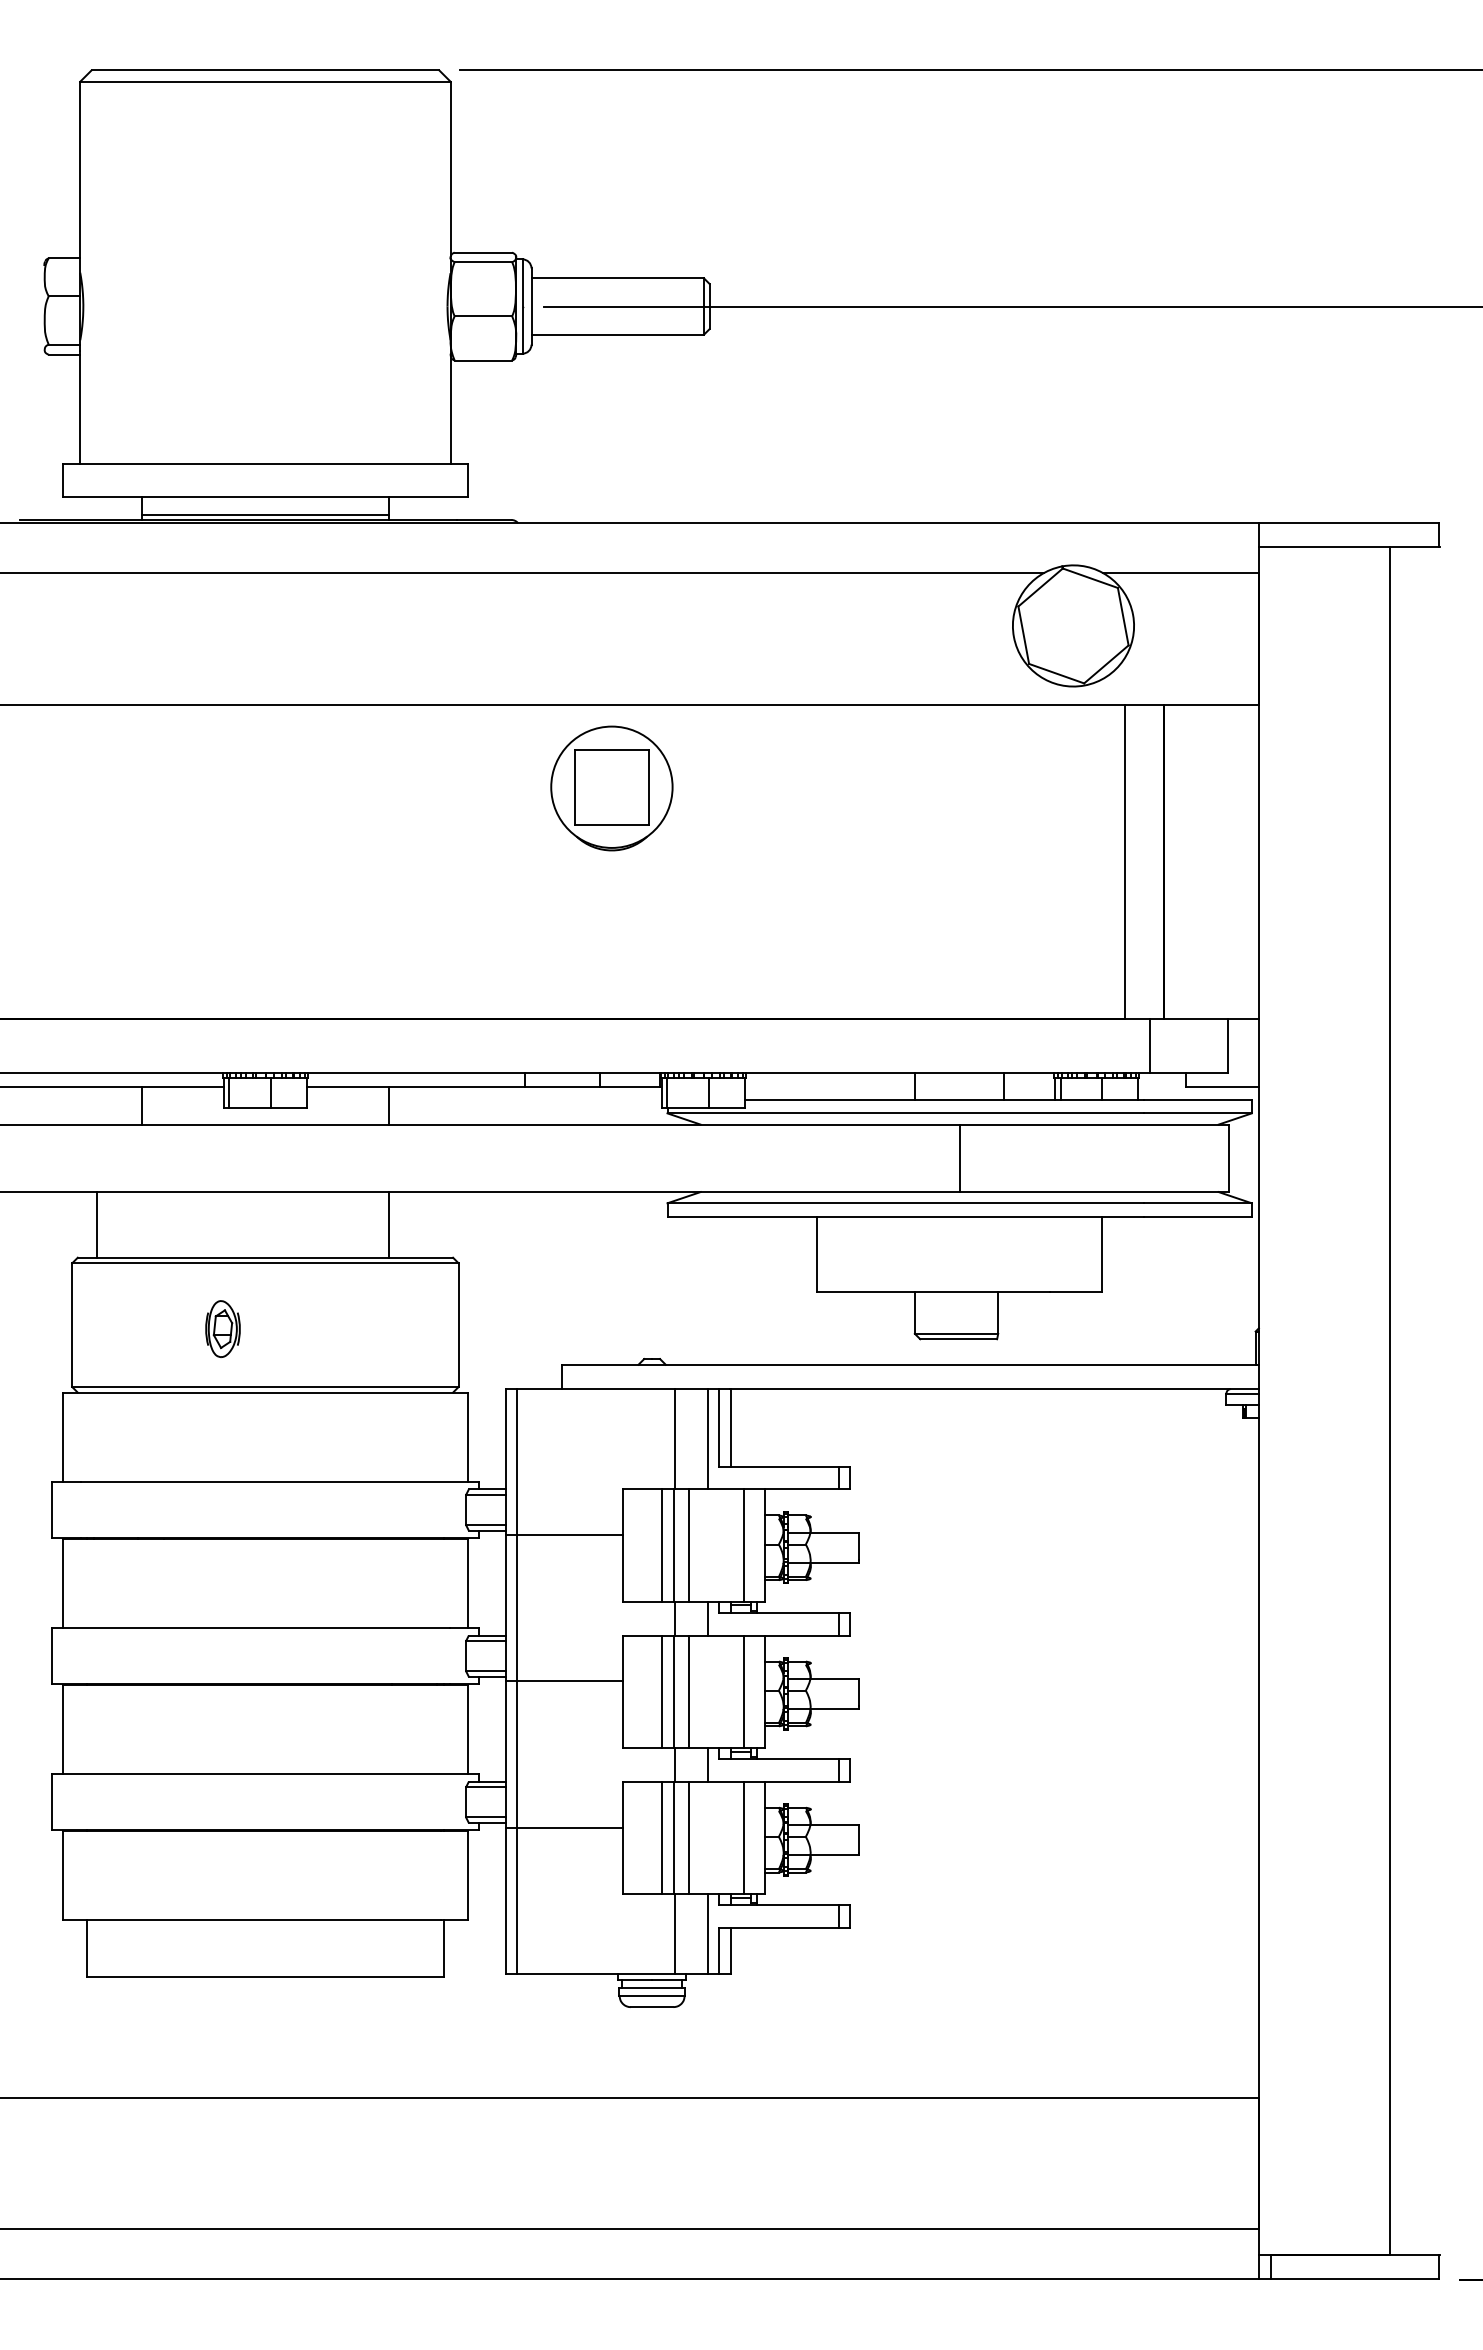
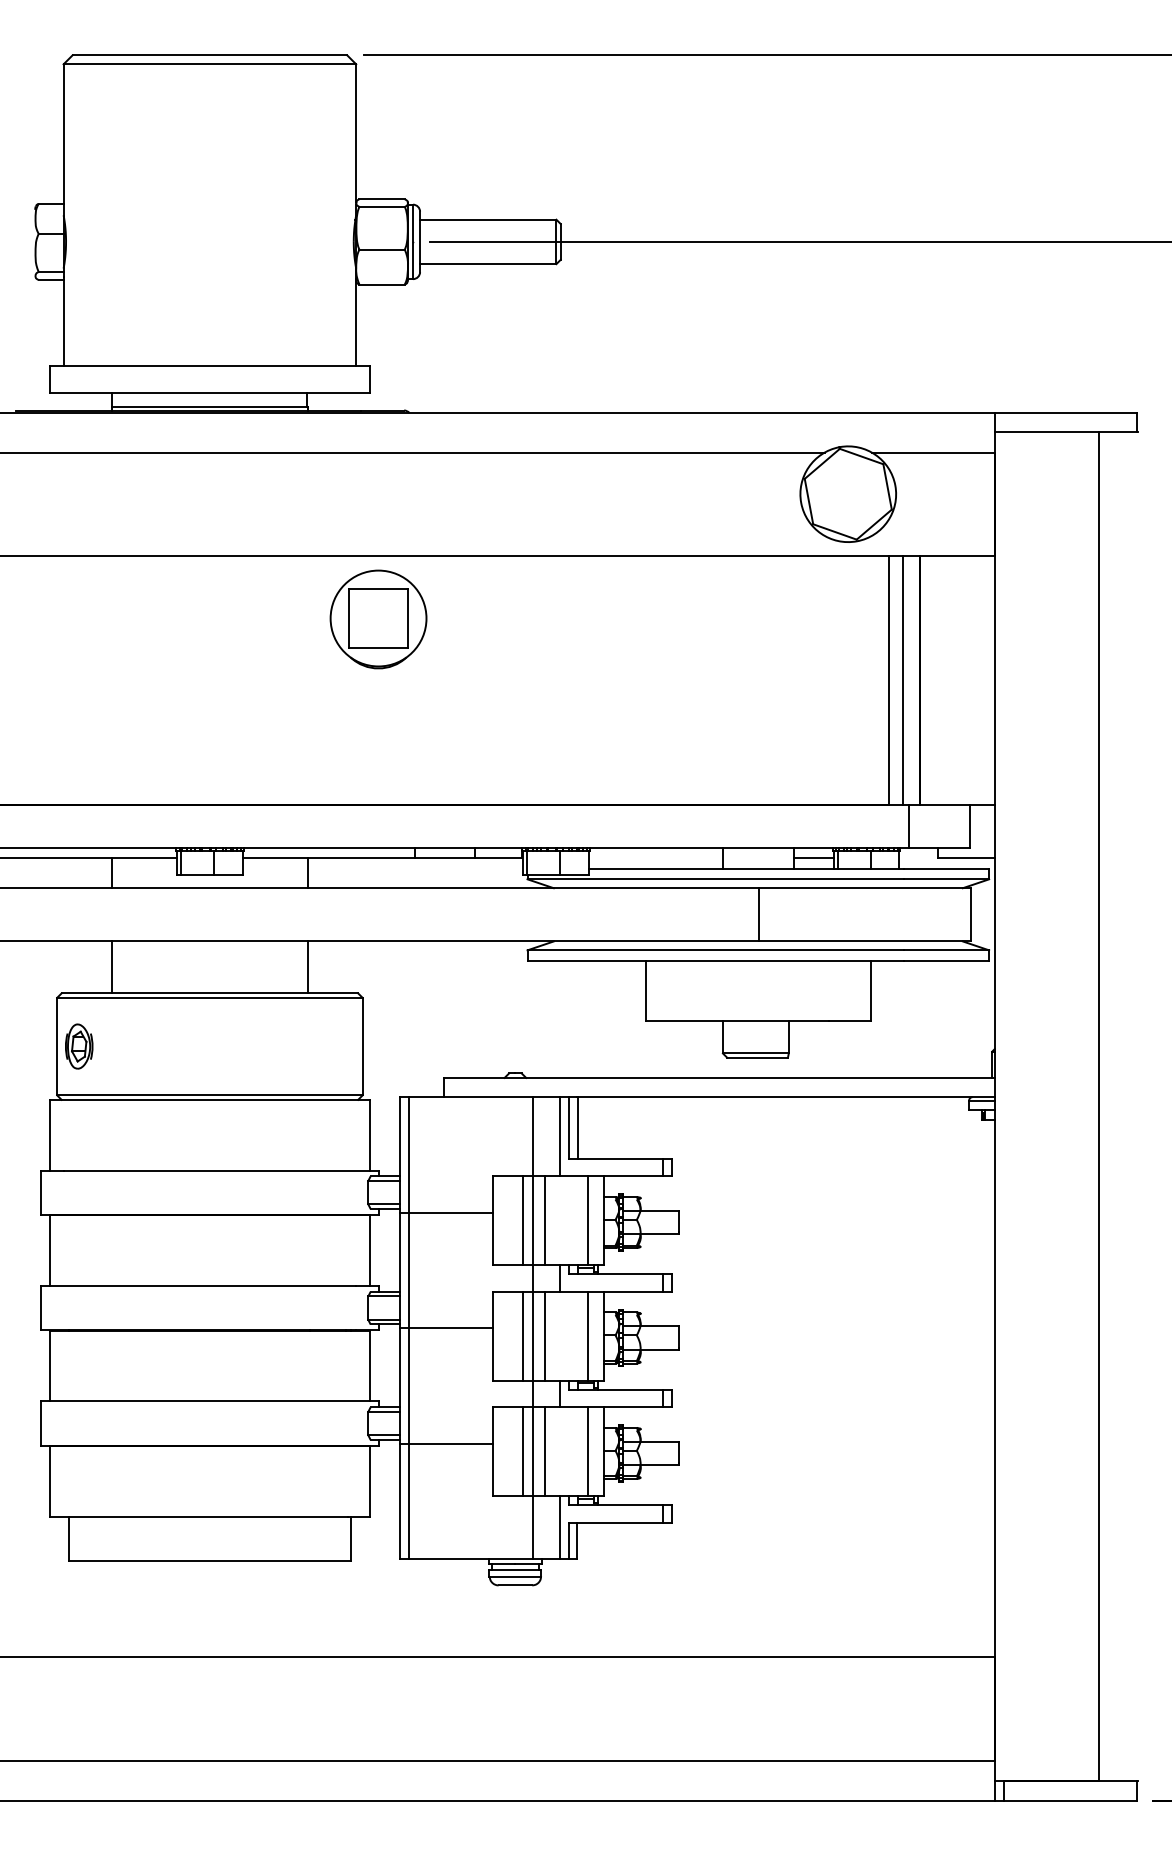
part: (611, 788) -> (378, 619), moved
line: (1142, 861) -> (902, 680), added
line: (1029, 1086) -> (813, 858), added
line: (96, 1224) -> (111, 967), moved
part: (222, 1328) -> (78, 1046), moved

